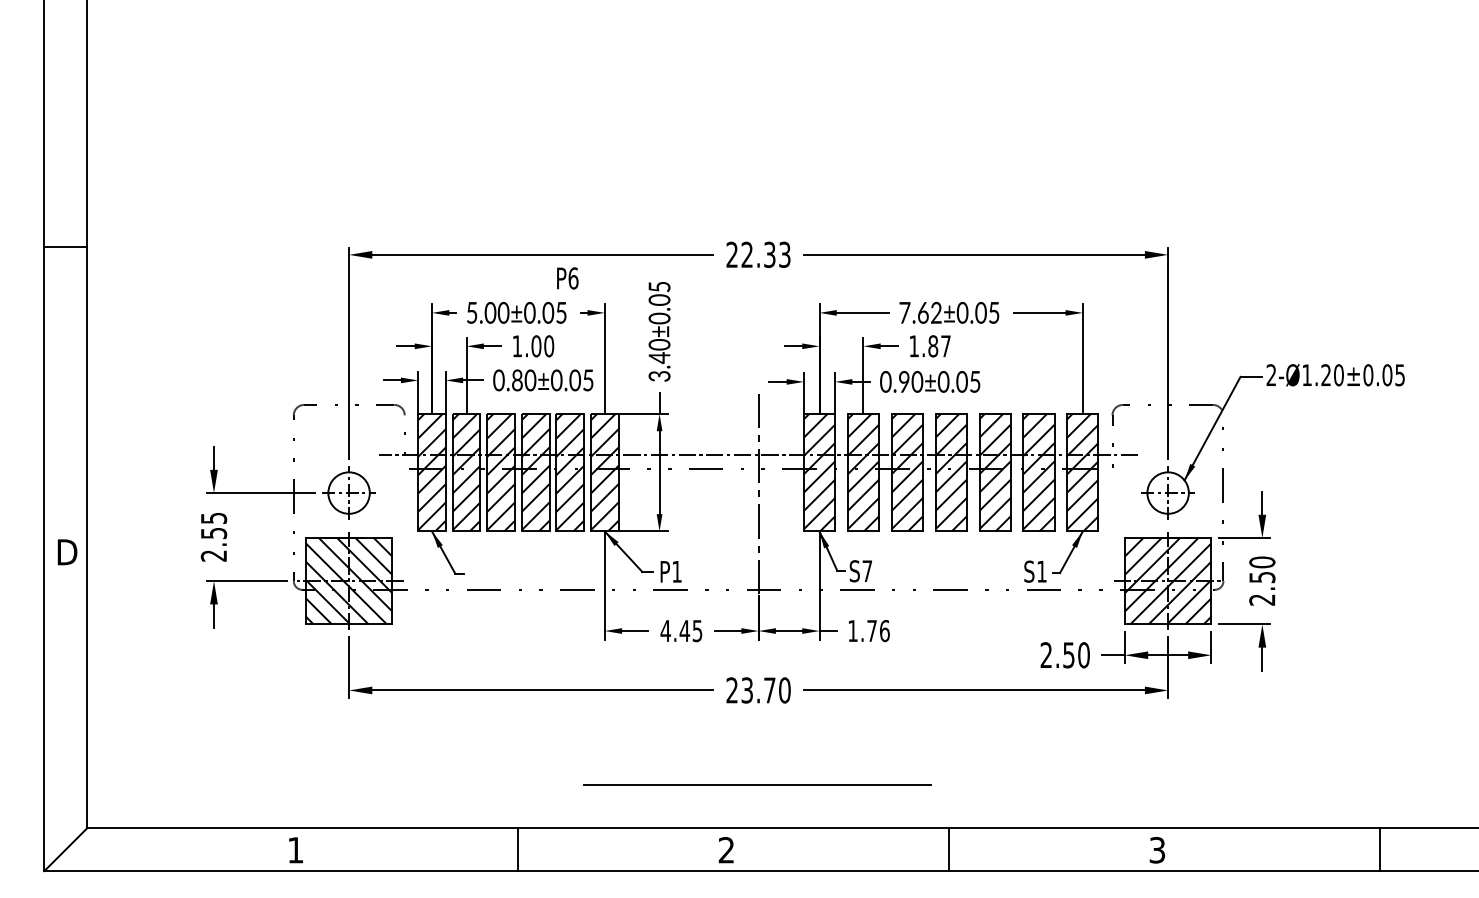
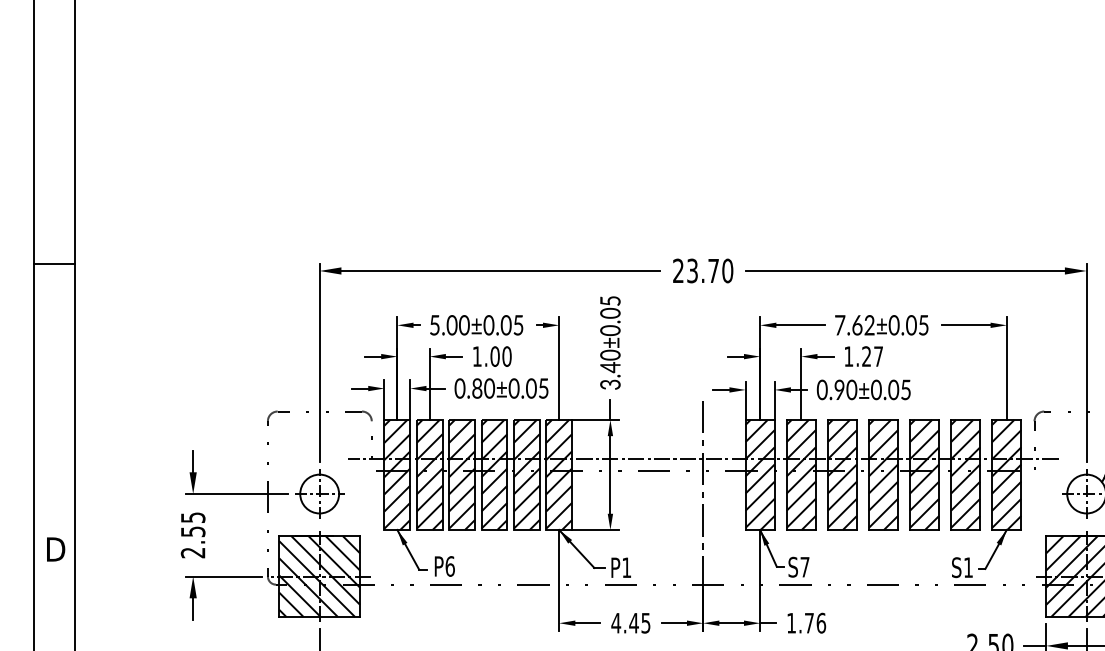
text: (765, 254) -> (709, 270), 22.33 -> 23.70
text: (567, 278) -> (444, 566), moved
text: (933, 346) -> (866, 356), 1.87 -> 1.27

